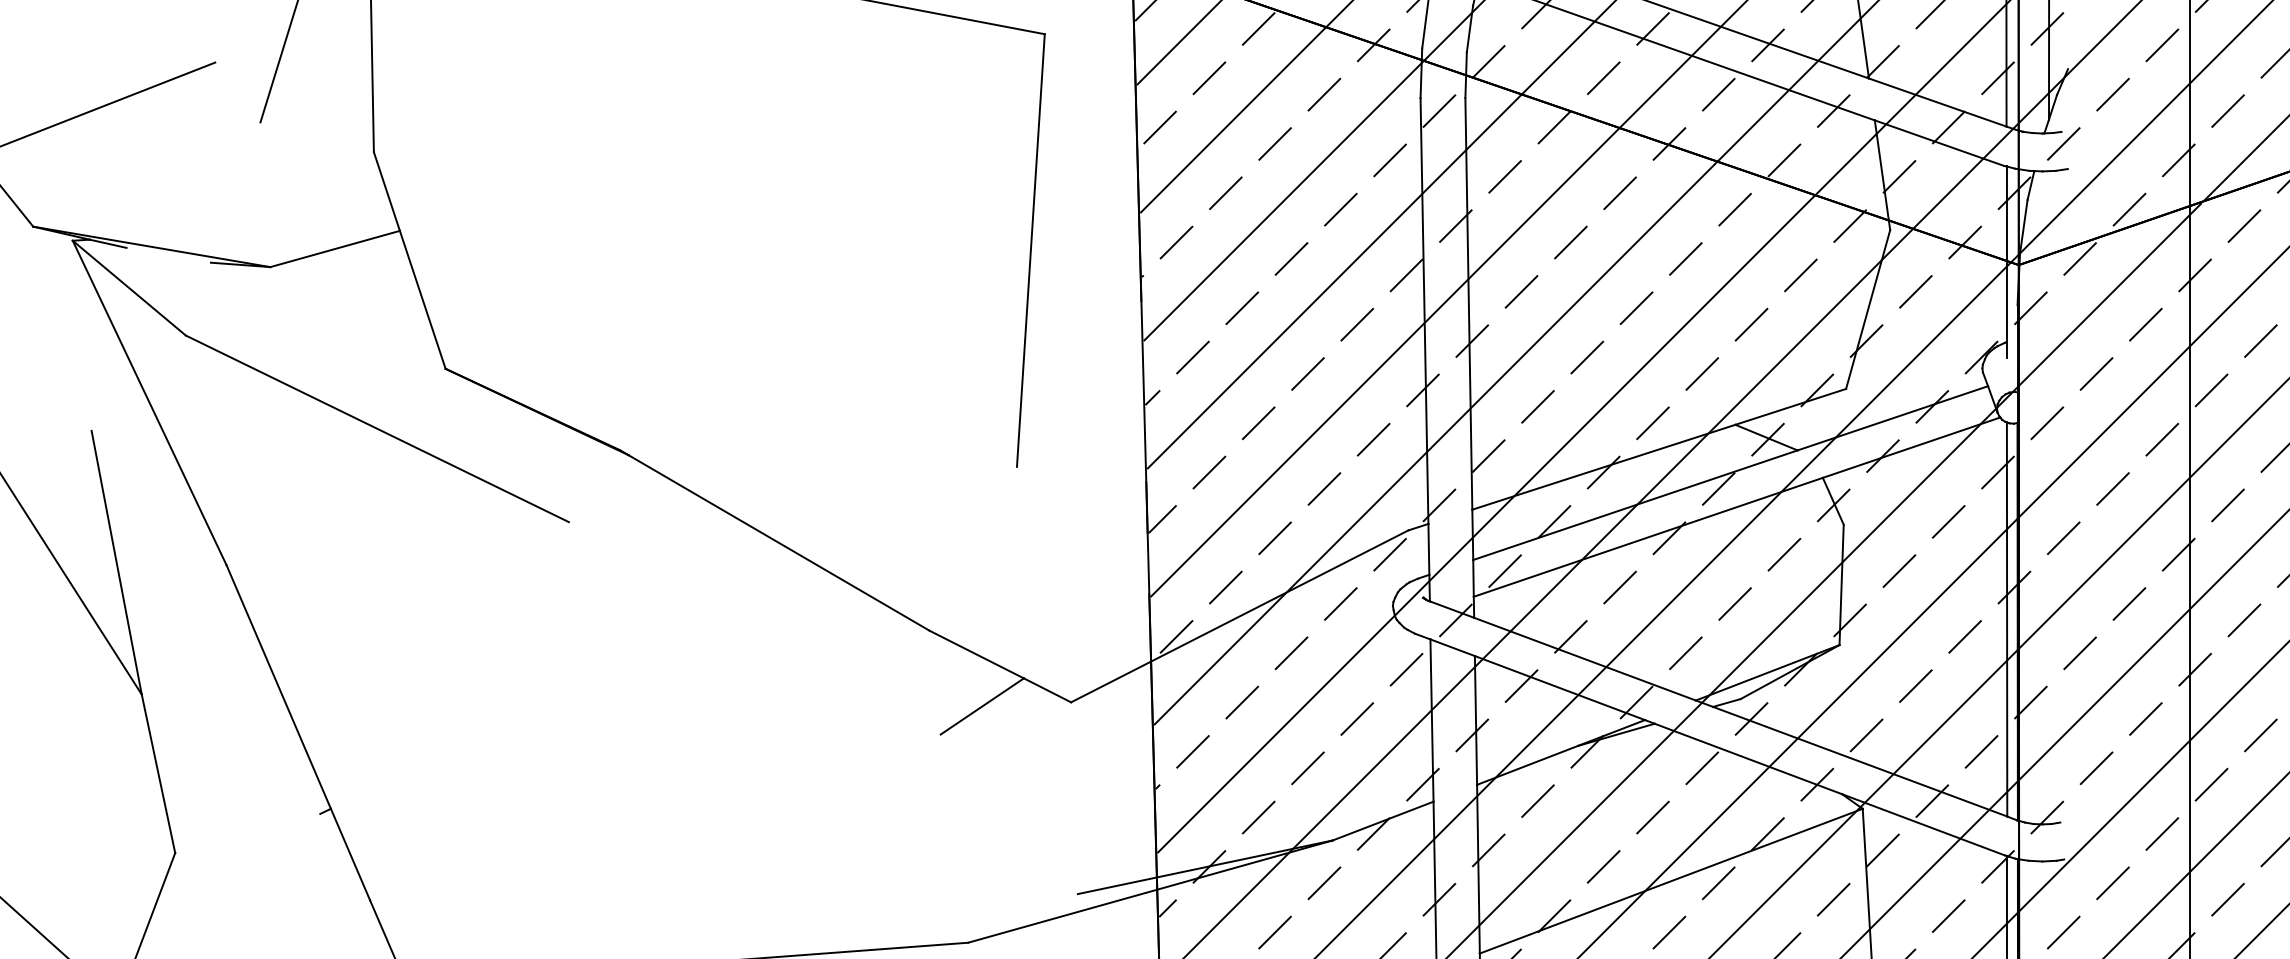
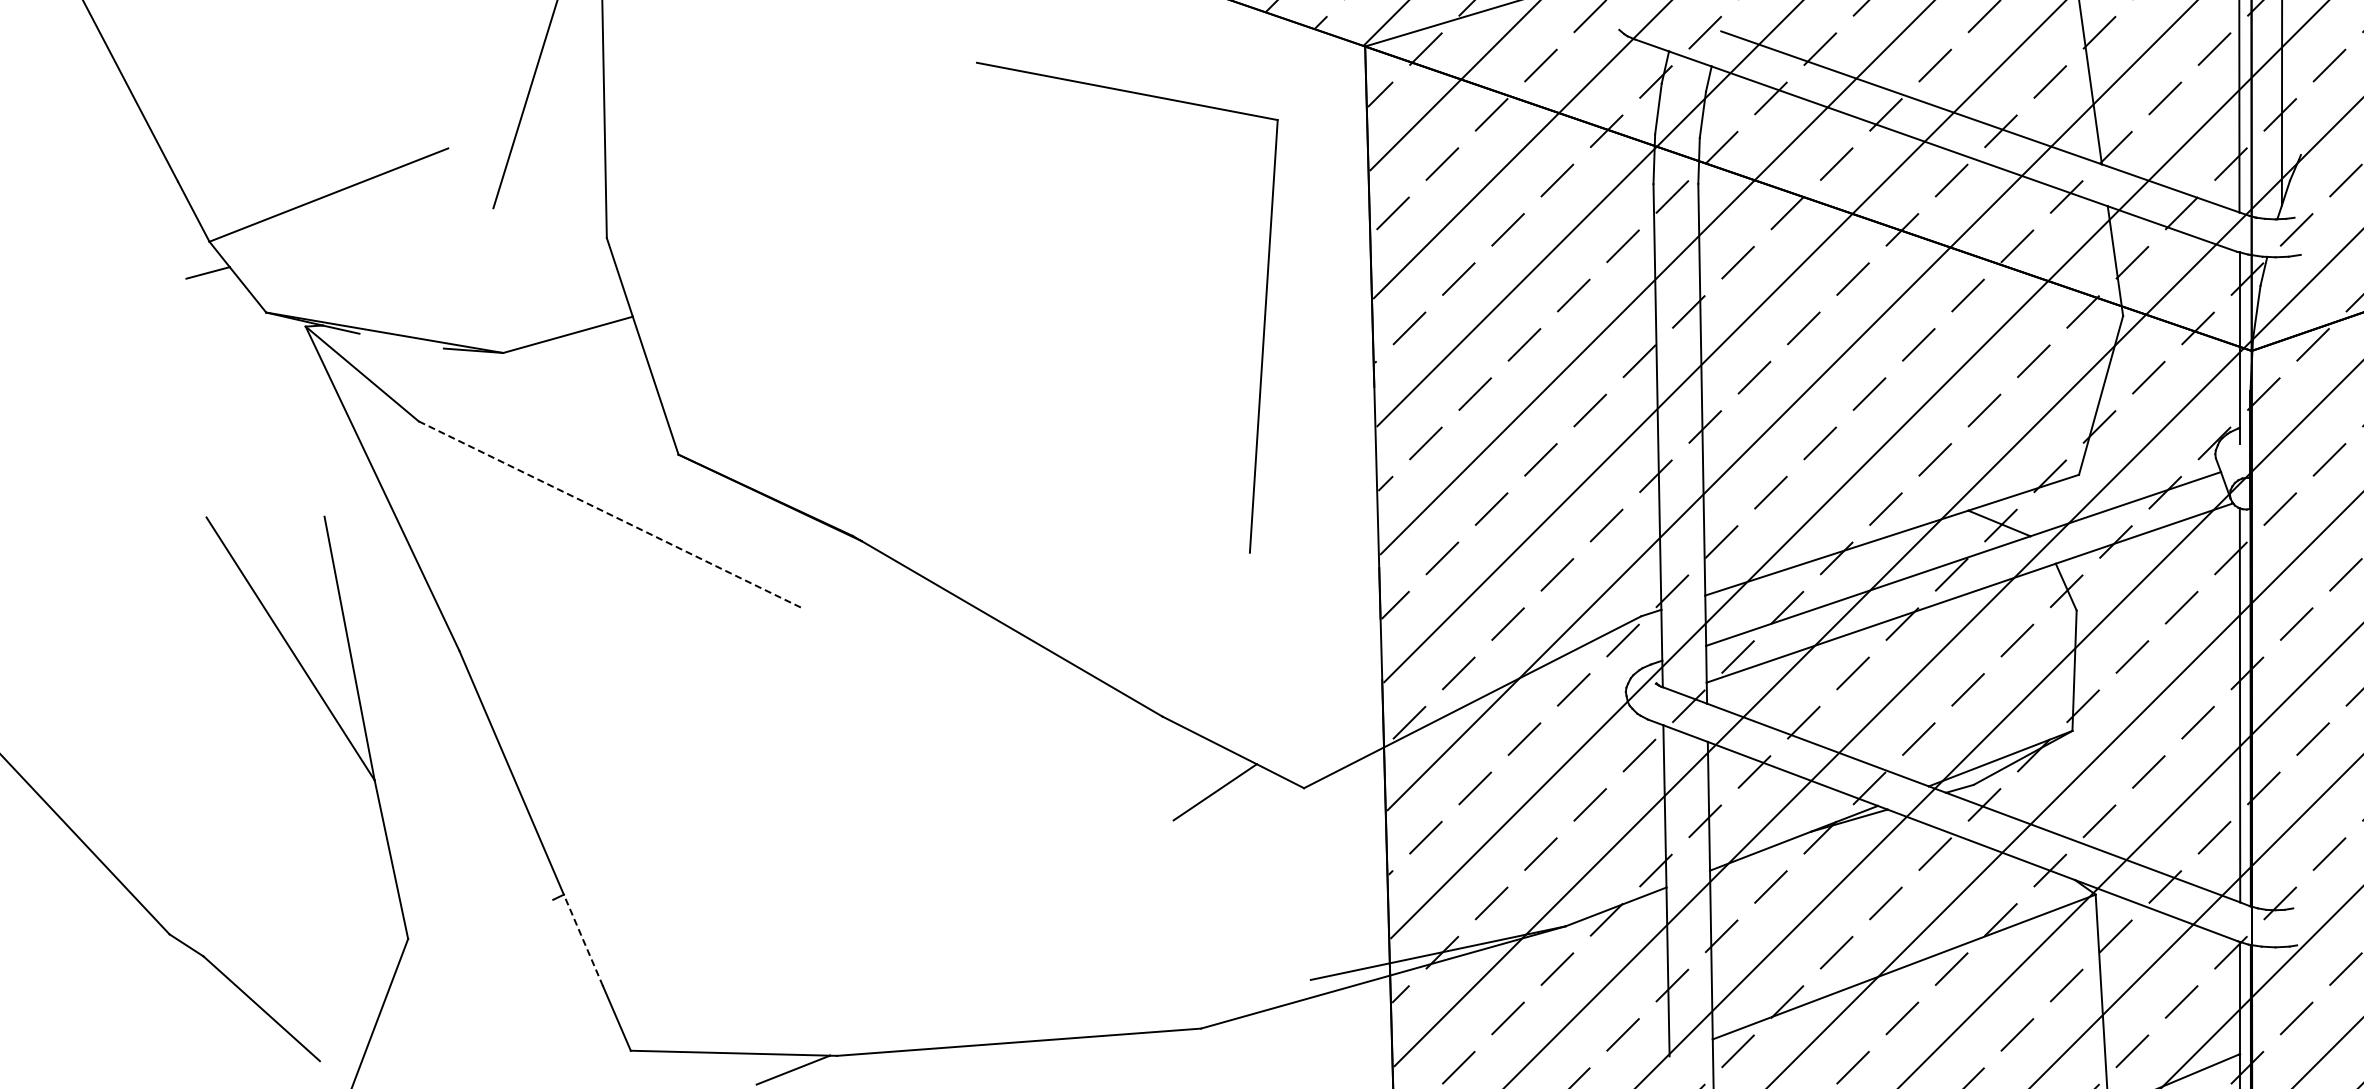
line: (377, 428) -> (610, 514), solid -> dashed
line: (350, 854) -> (583, 940), solid -> dashed

